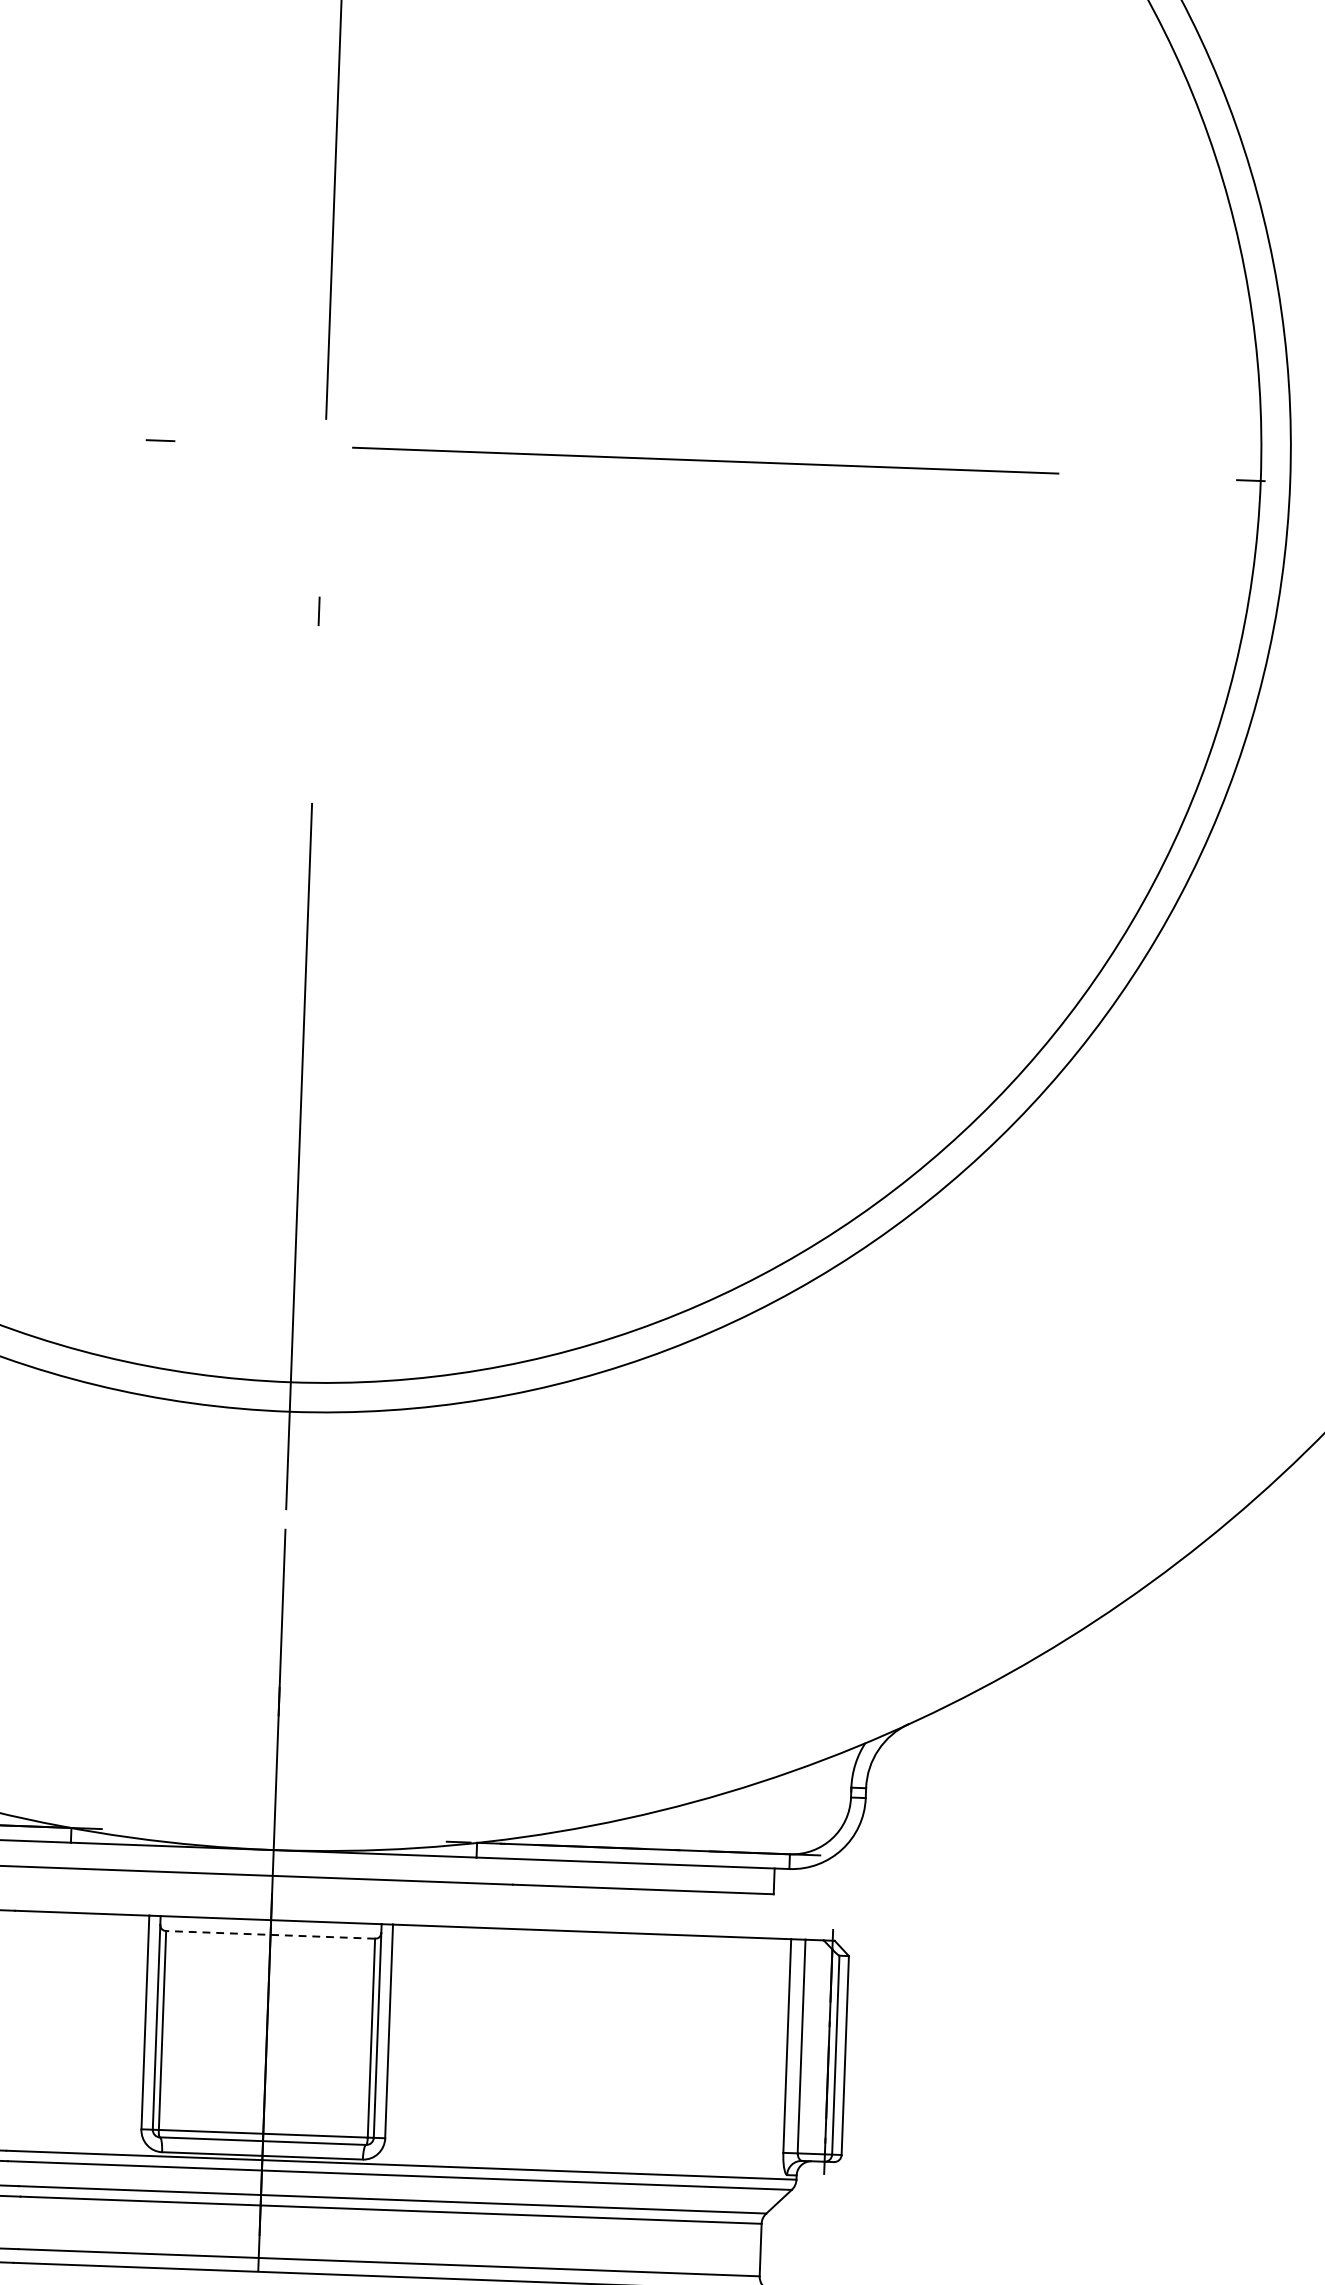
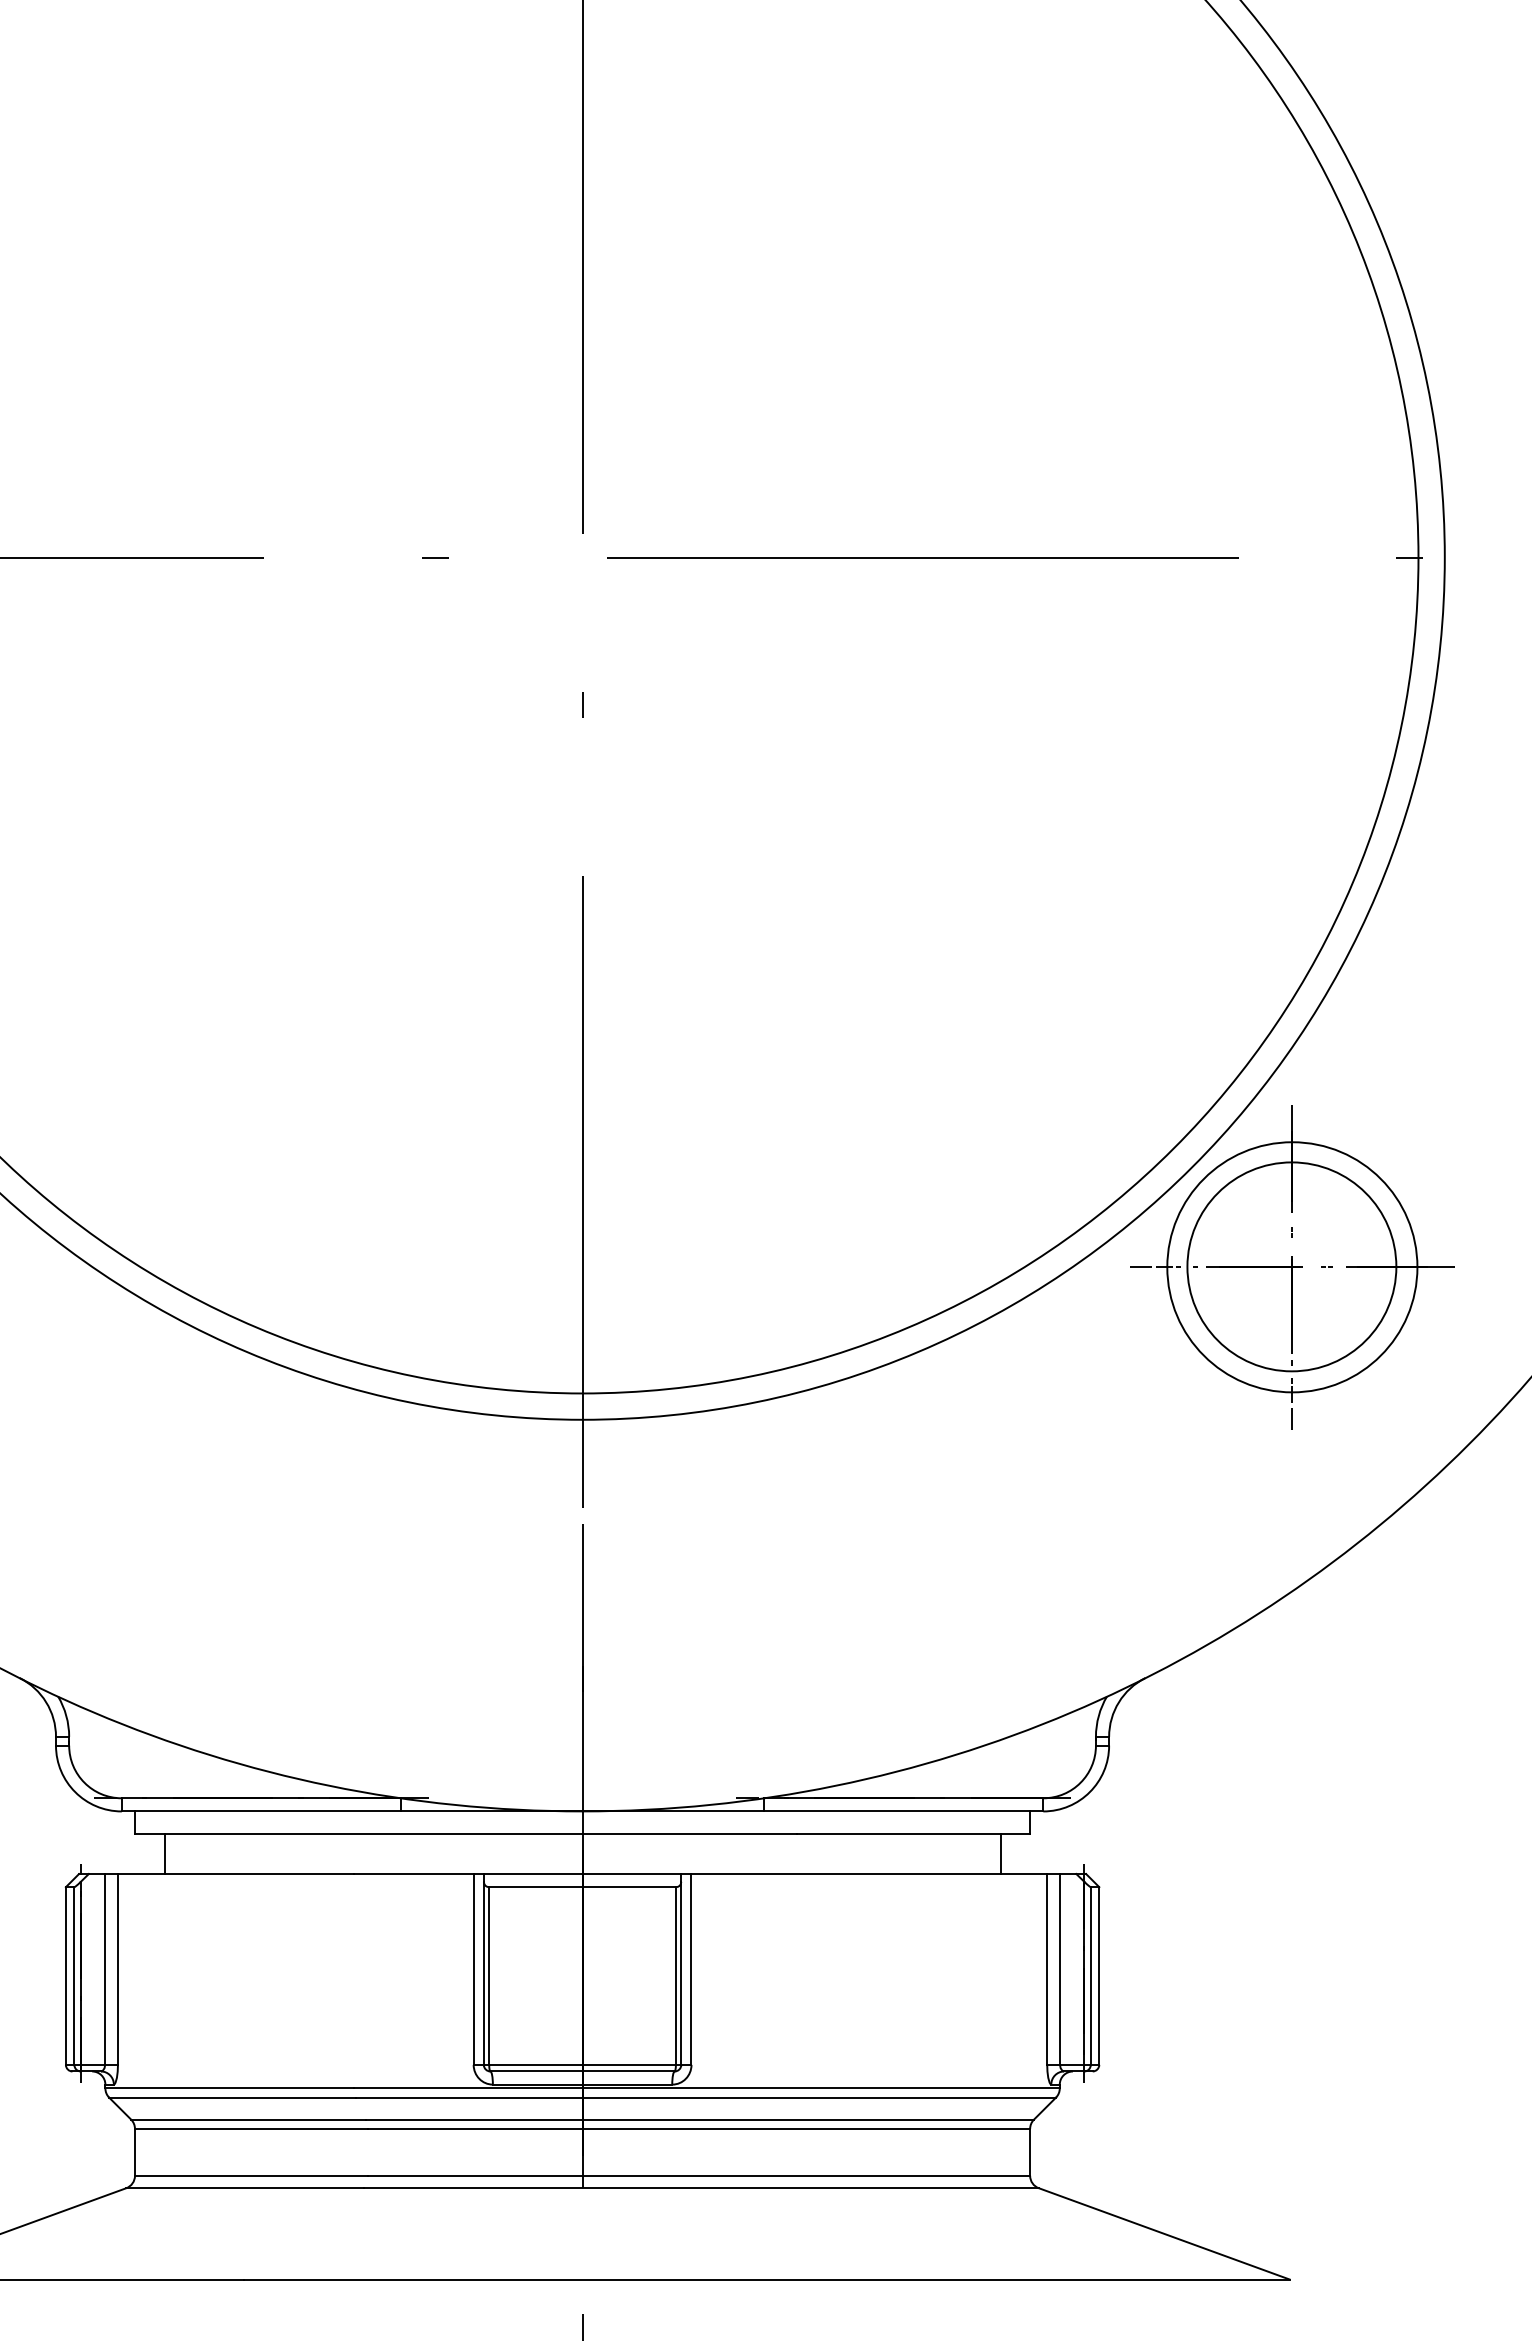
part: (1090, 1270) -> (1292, 1267), added
line: (739, 1915) -> (1000, 1854), added
line: (270, 1935) -> (582, 1887), dashed -> solid

